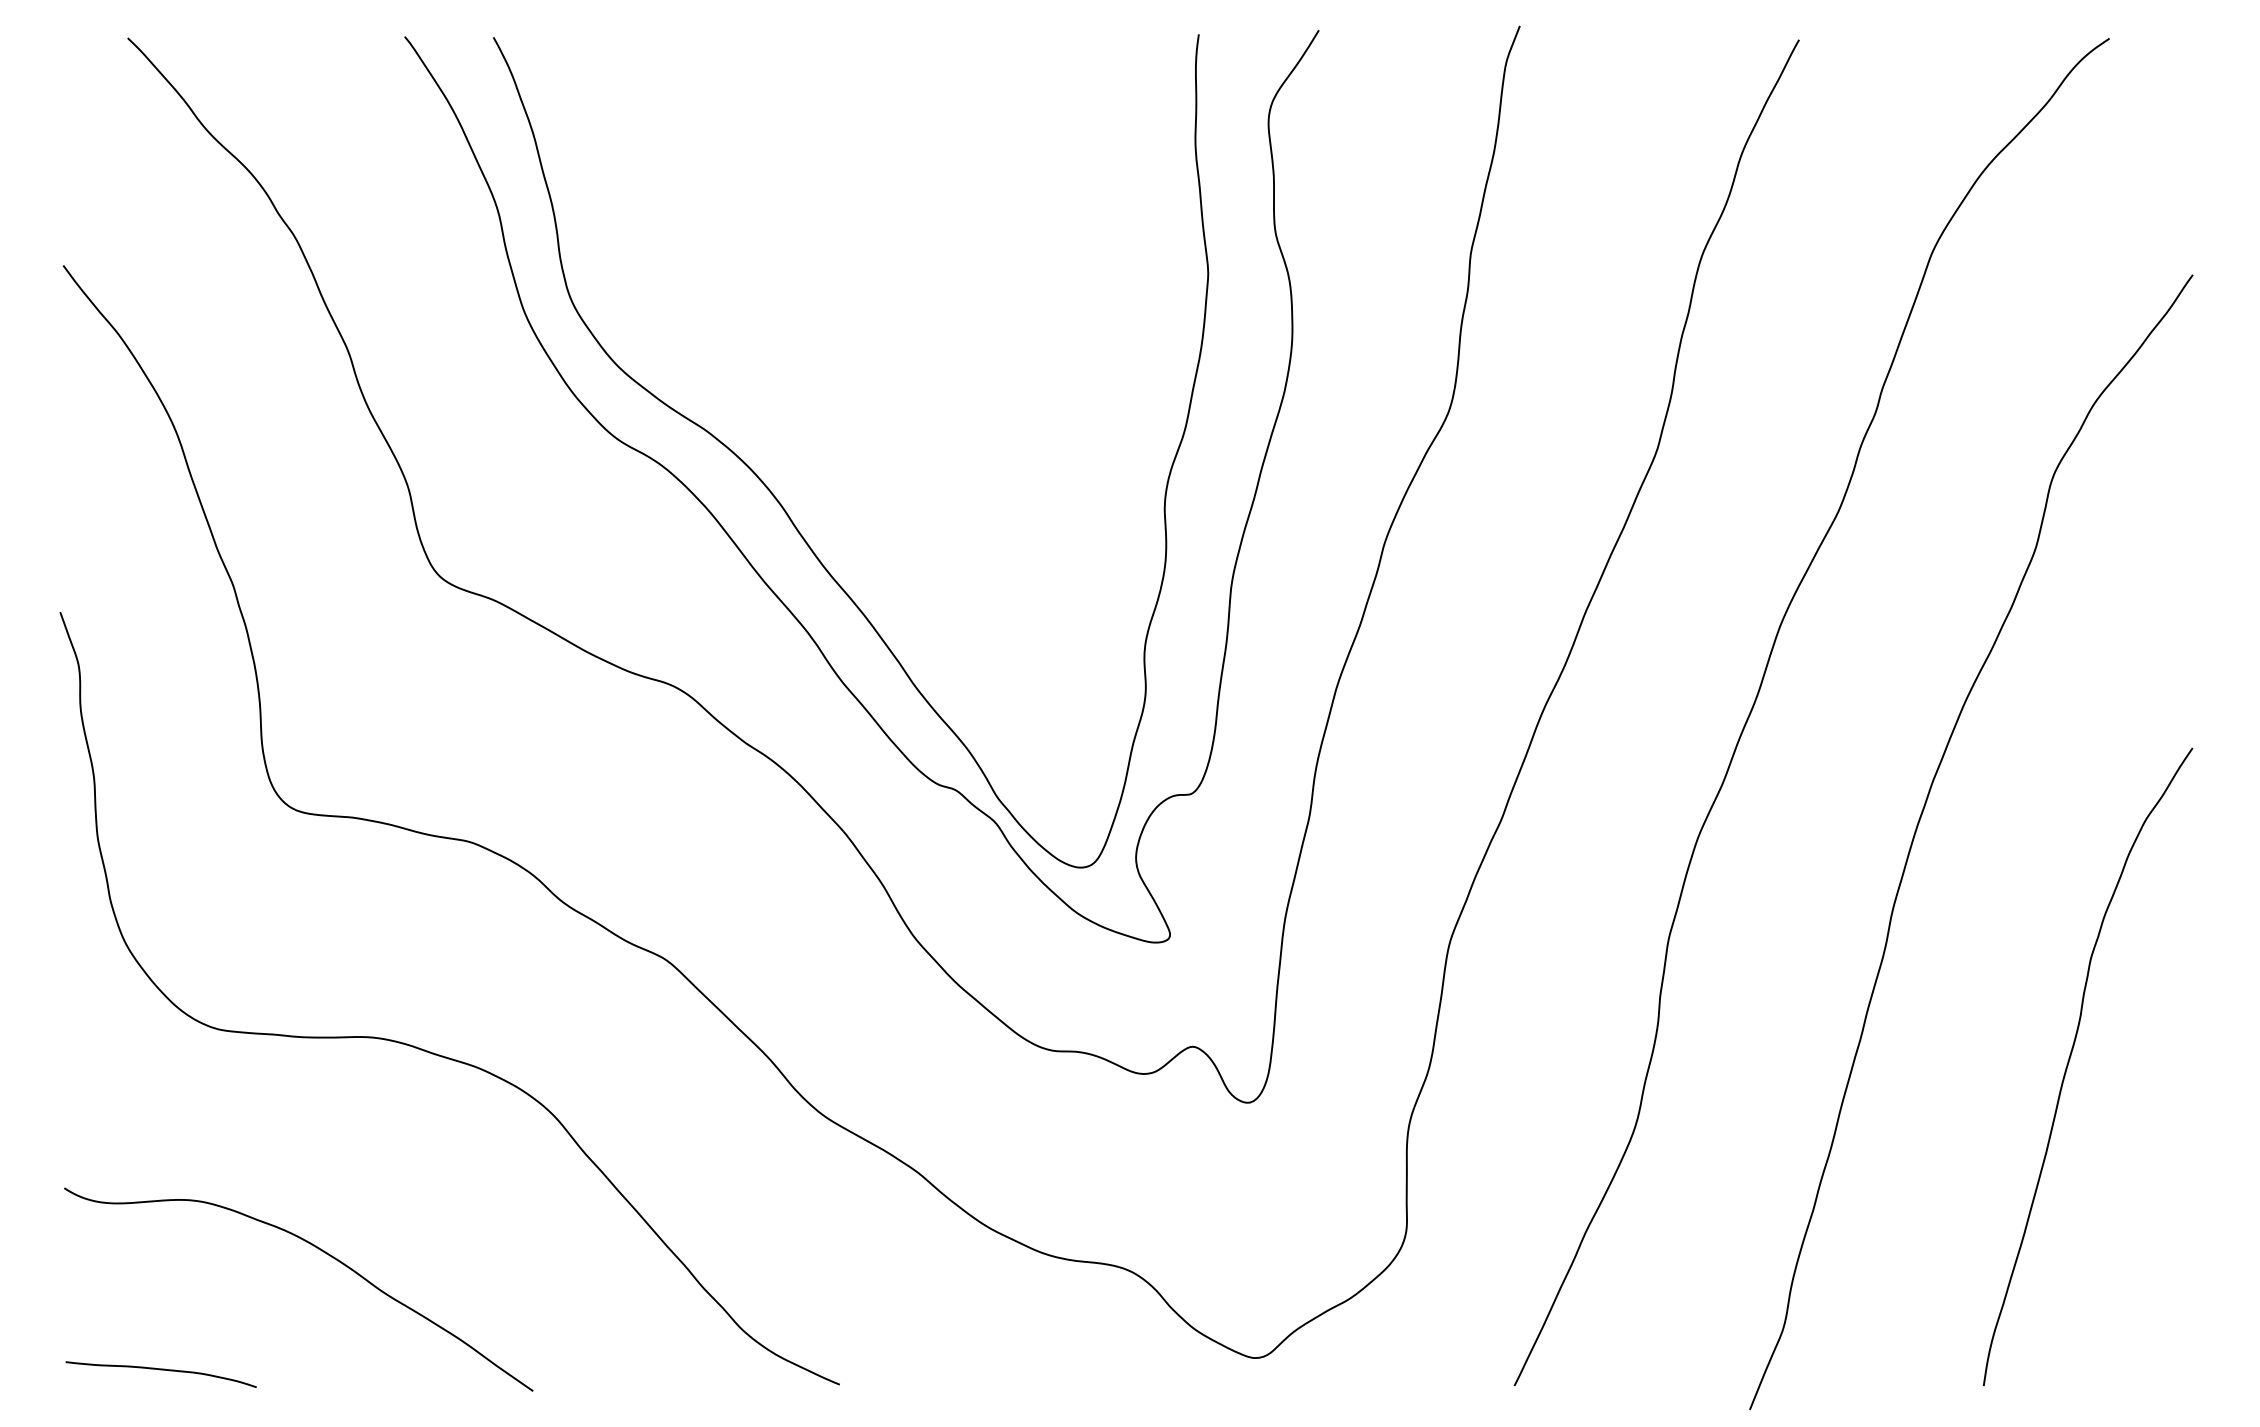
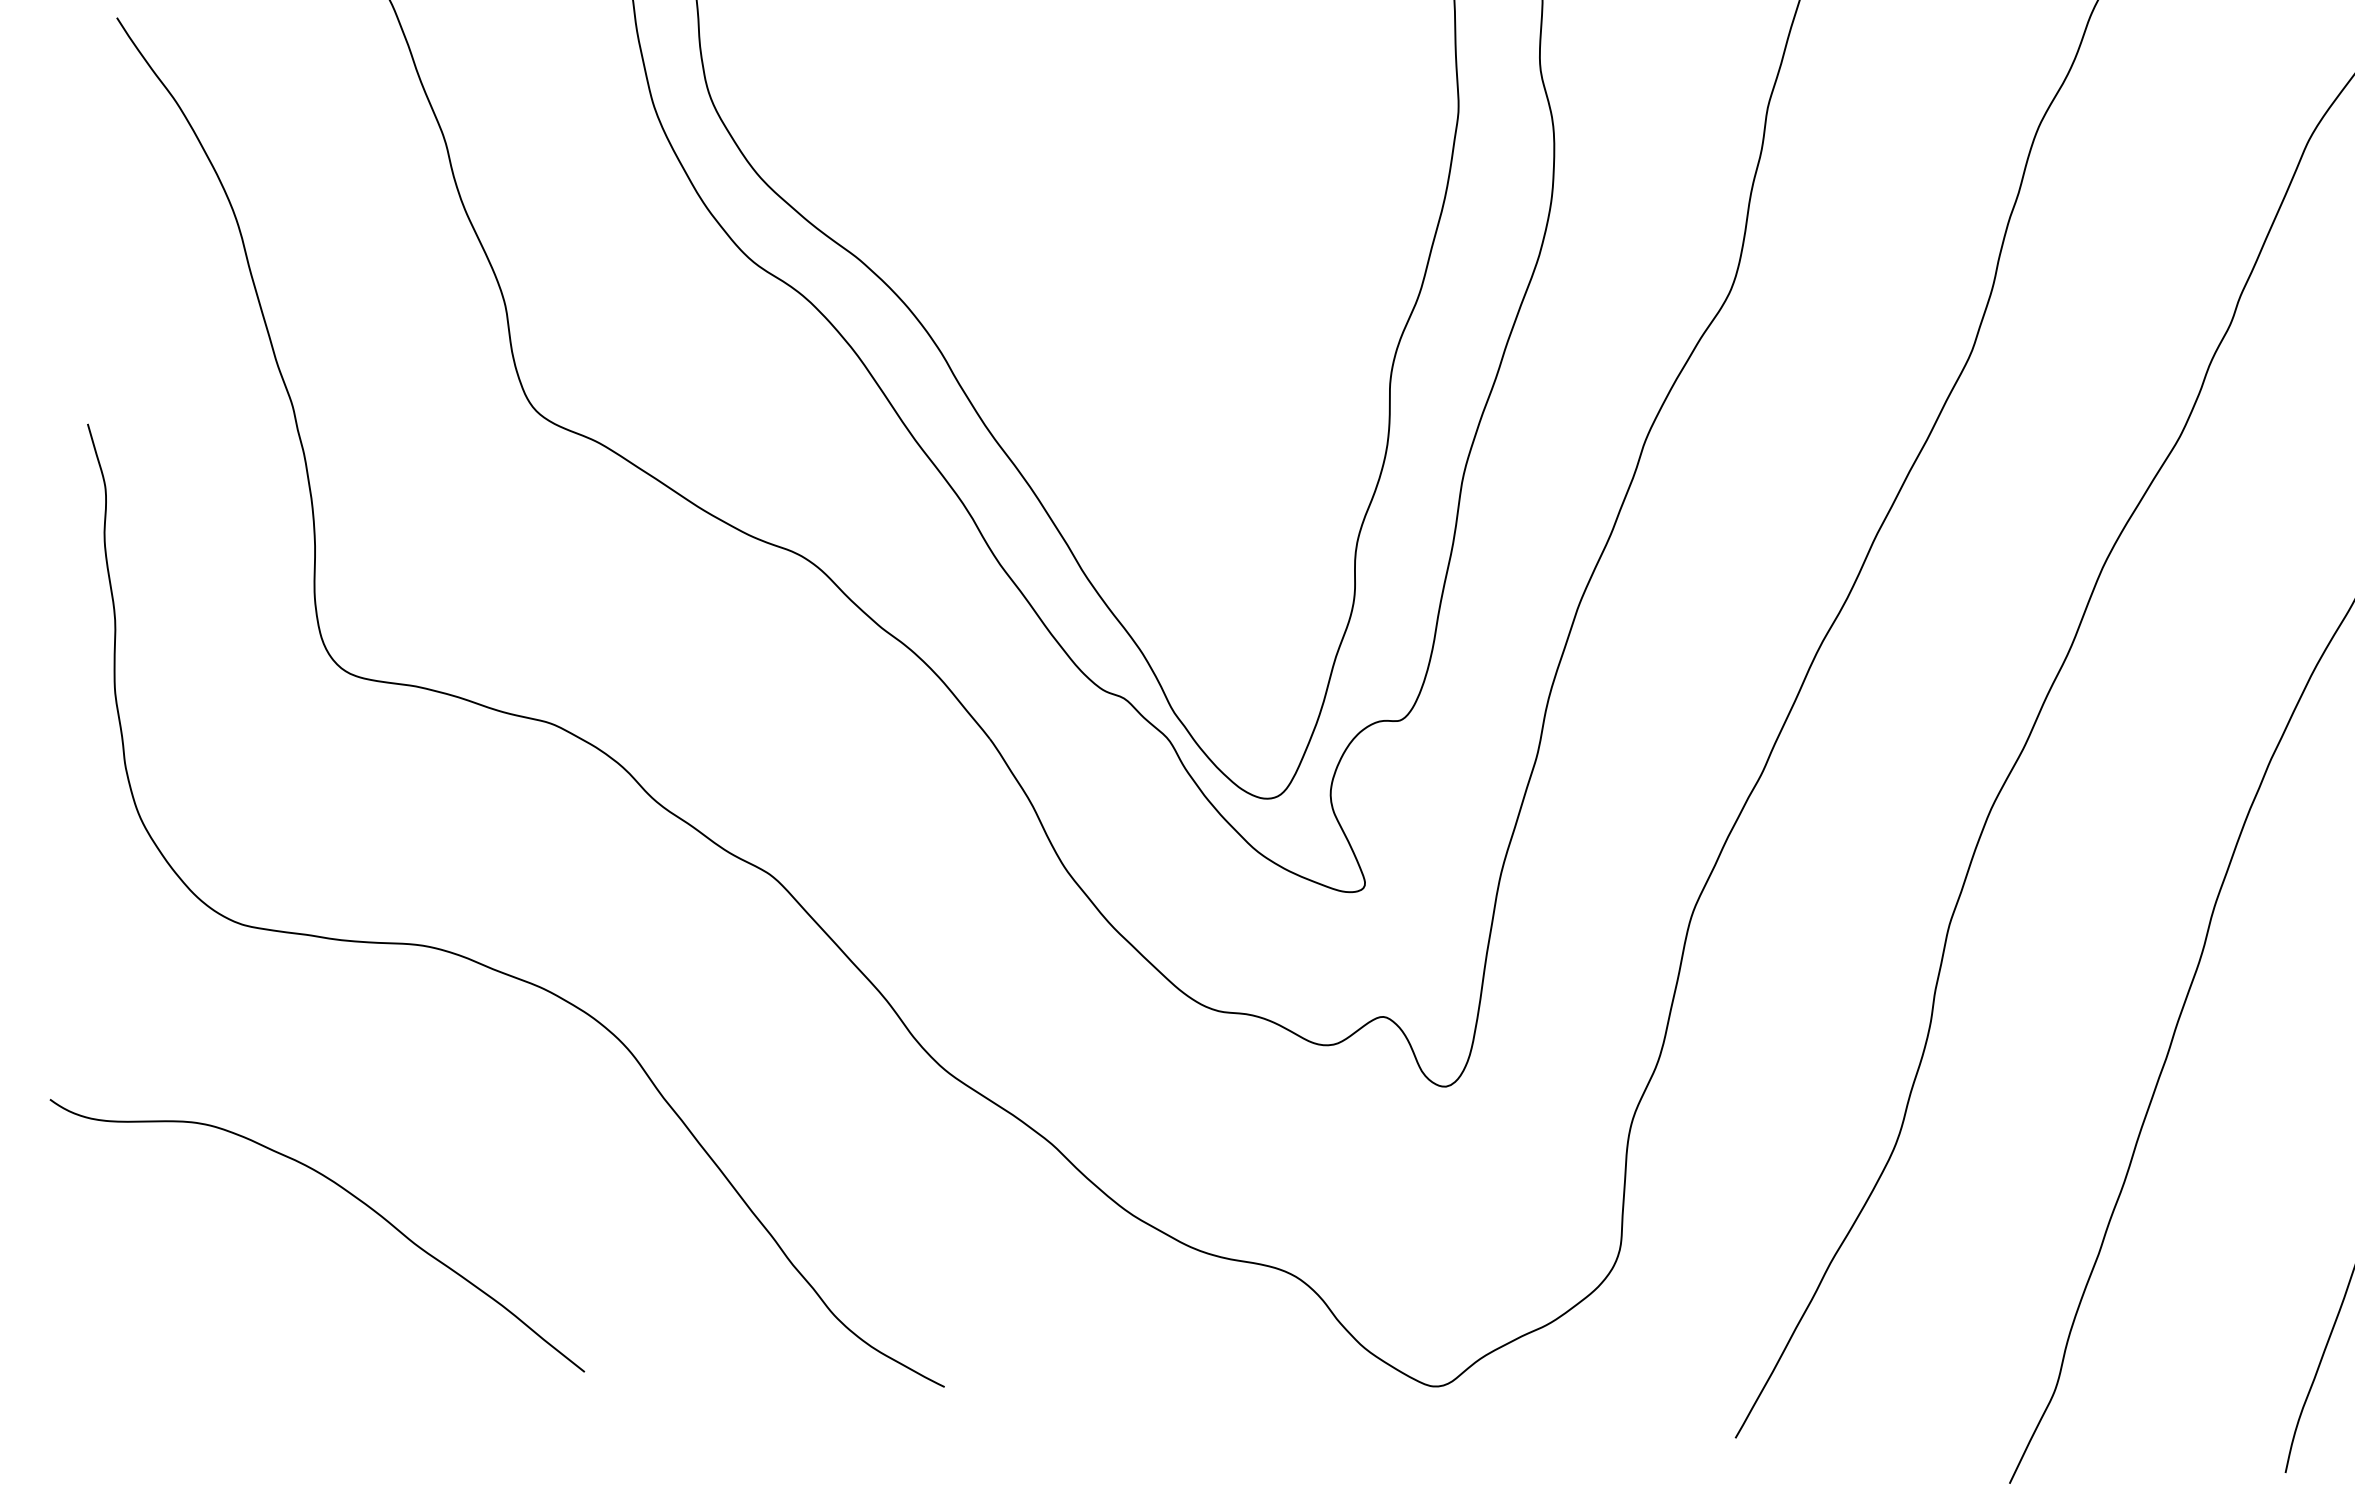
curve: (160, 1370) -> (149, 1320), removed

